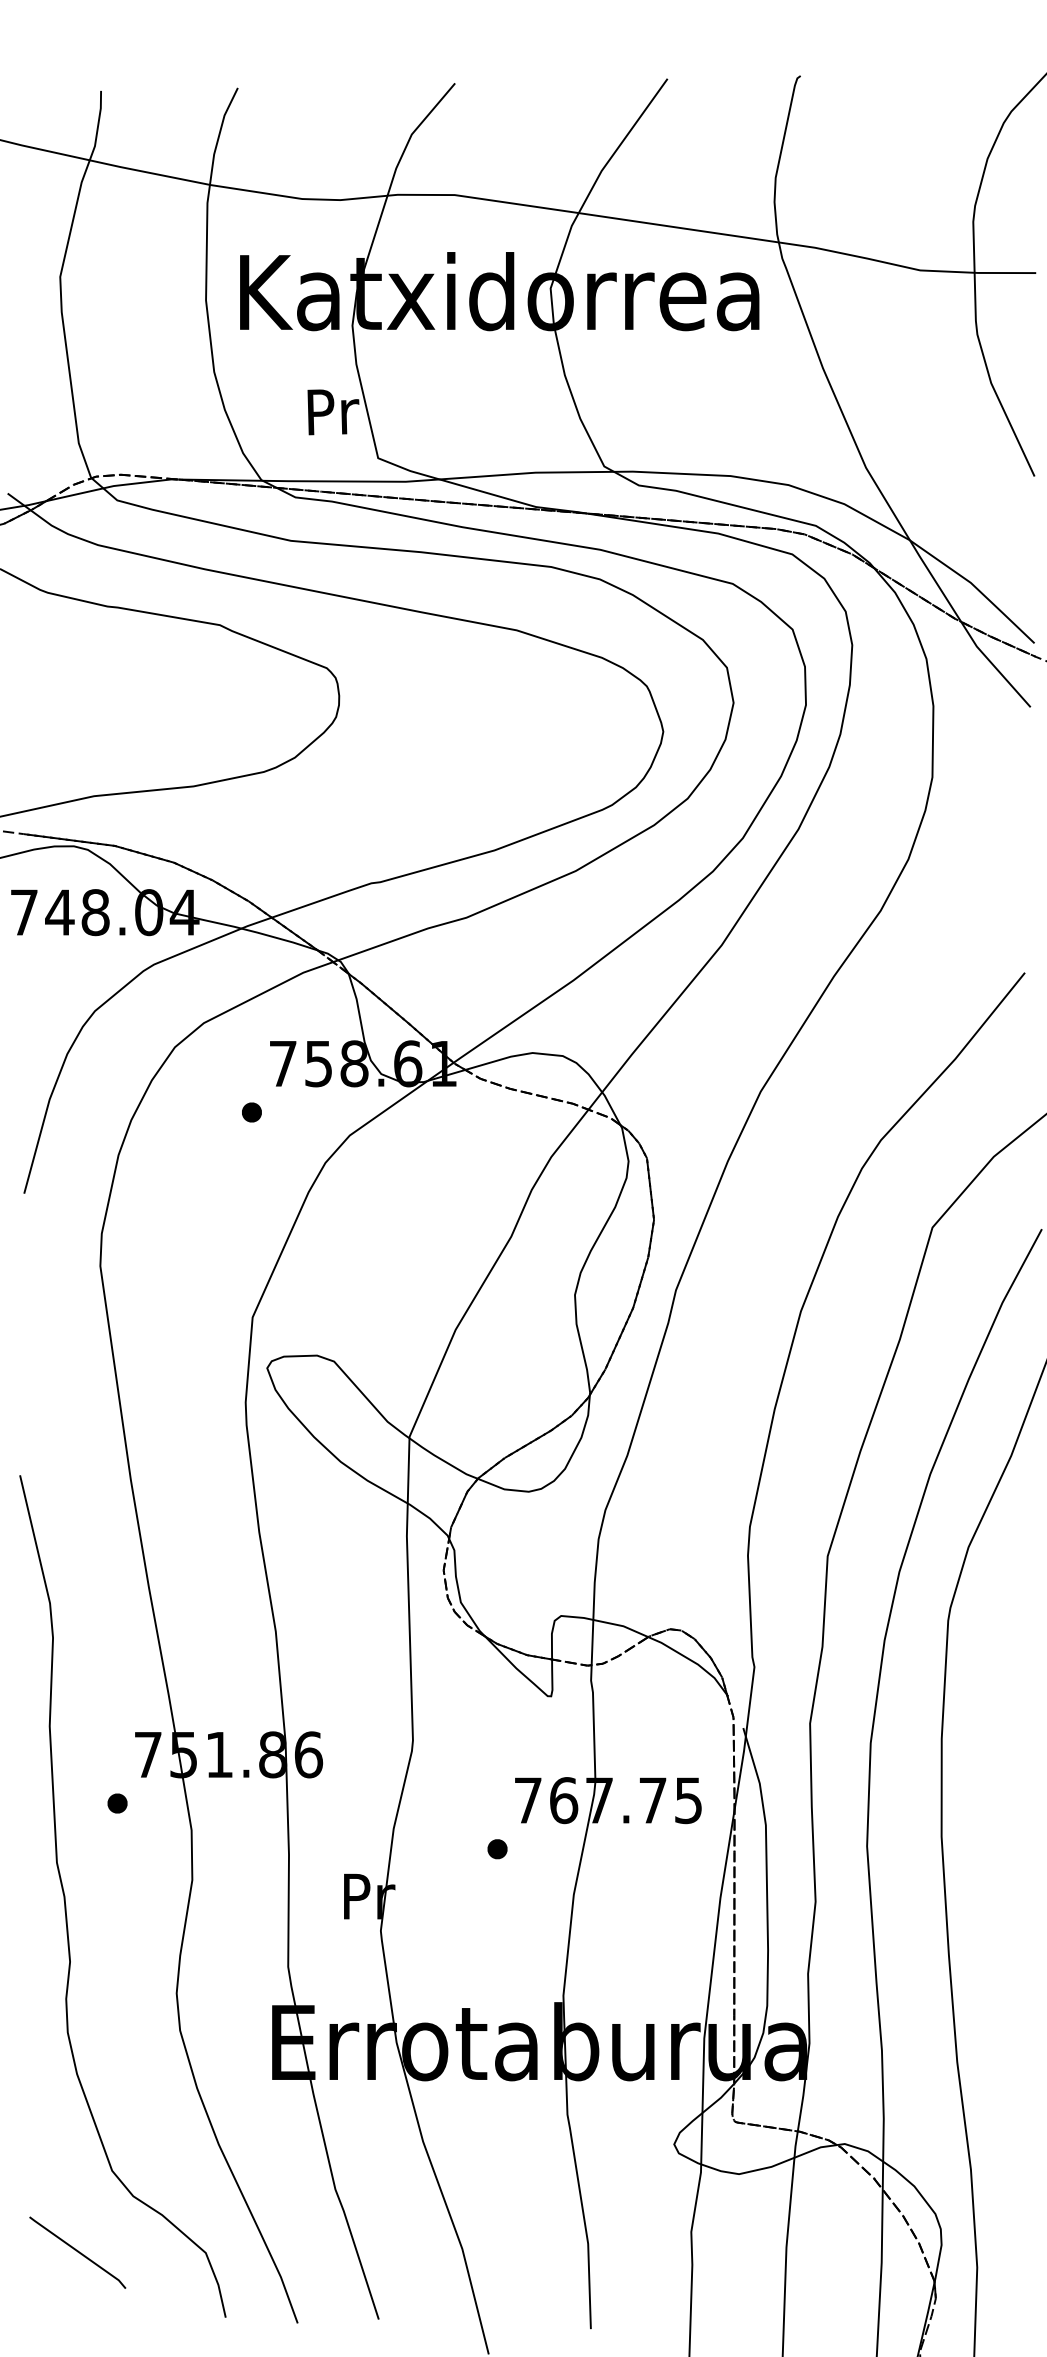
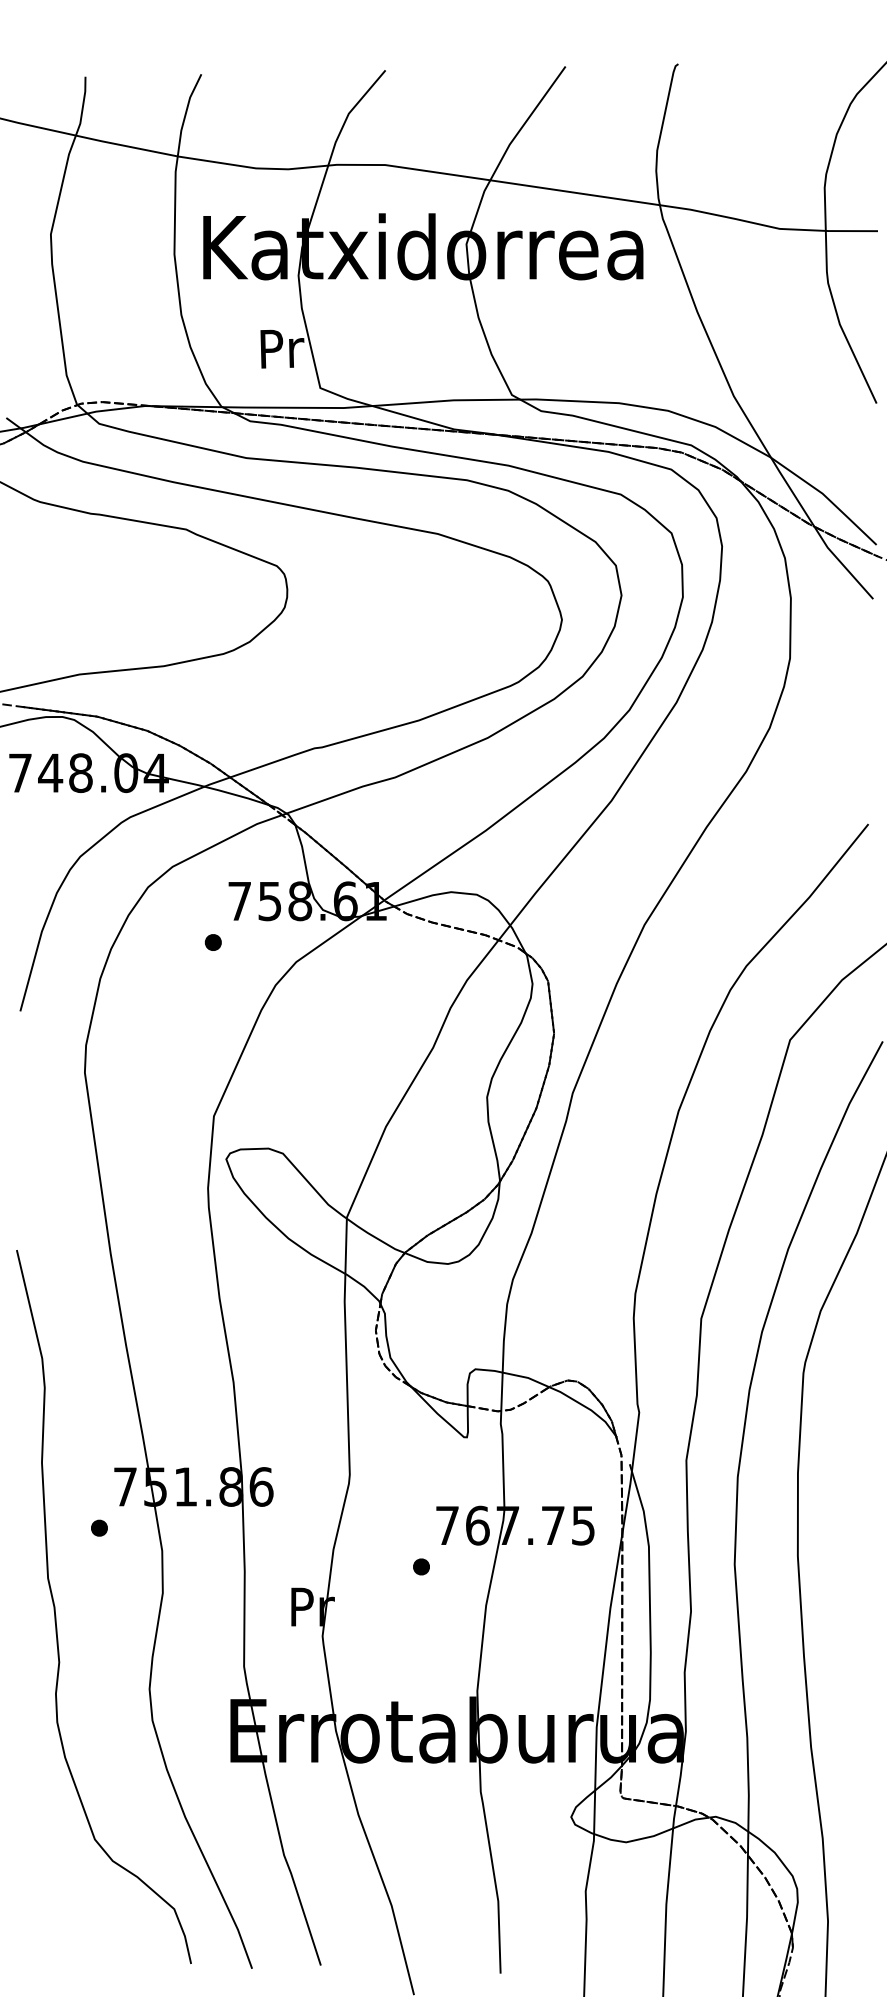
line: (77, 2252) -> (65, 1908), removed

